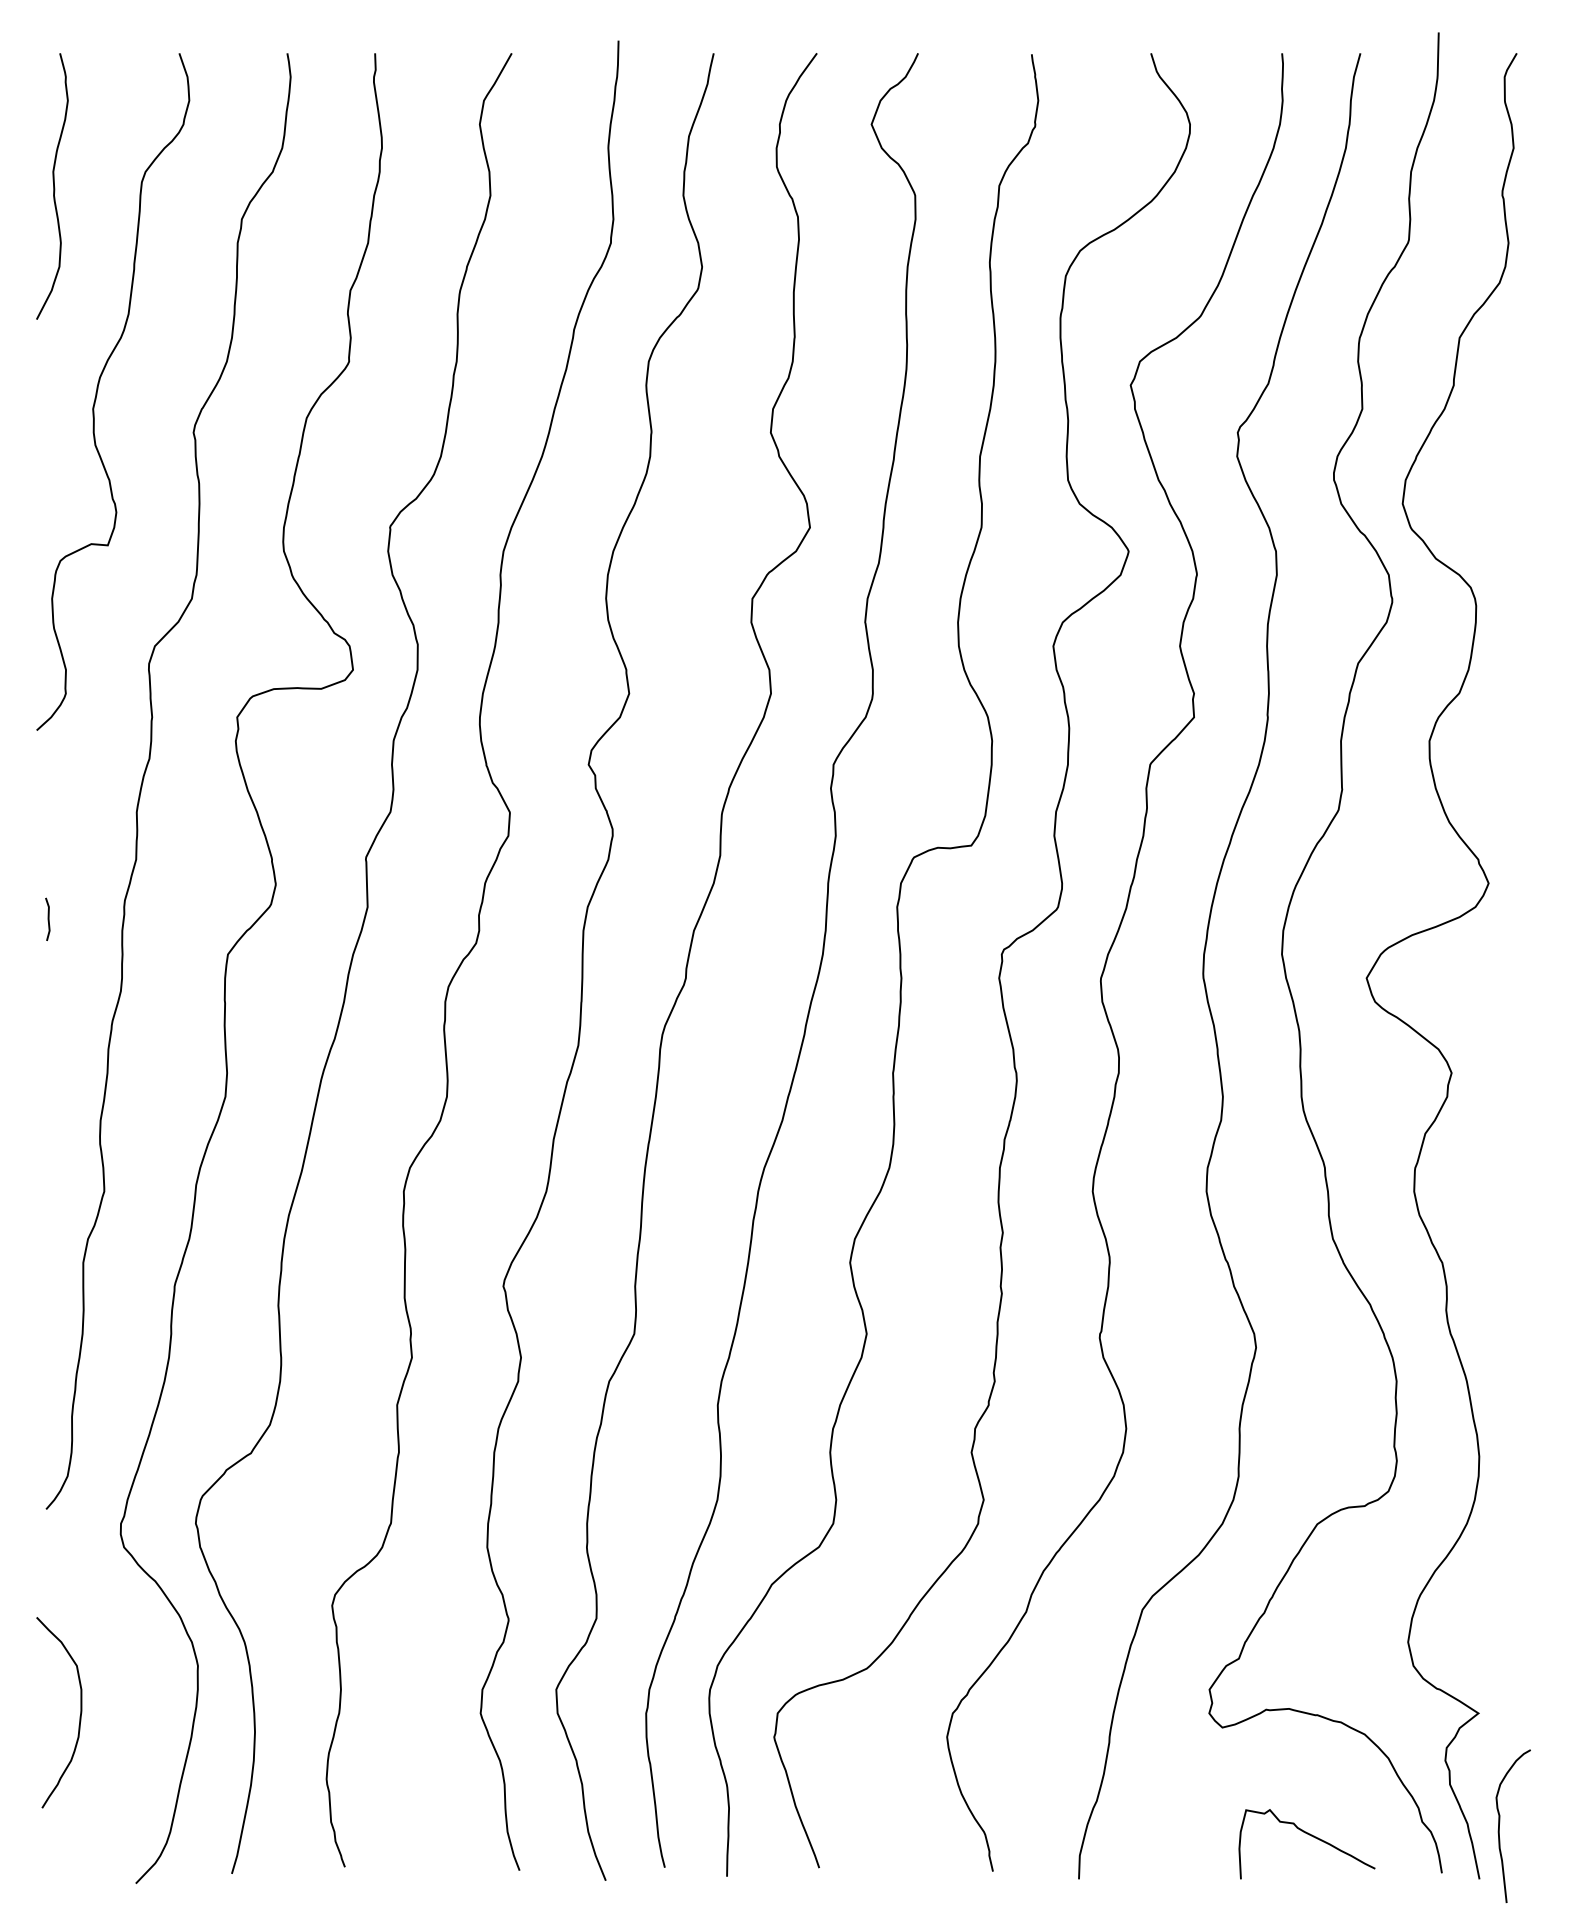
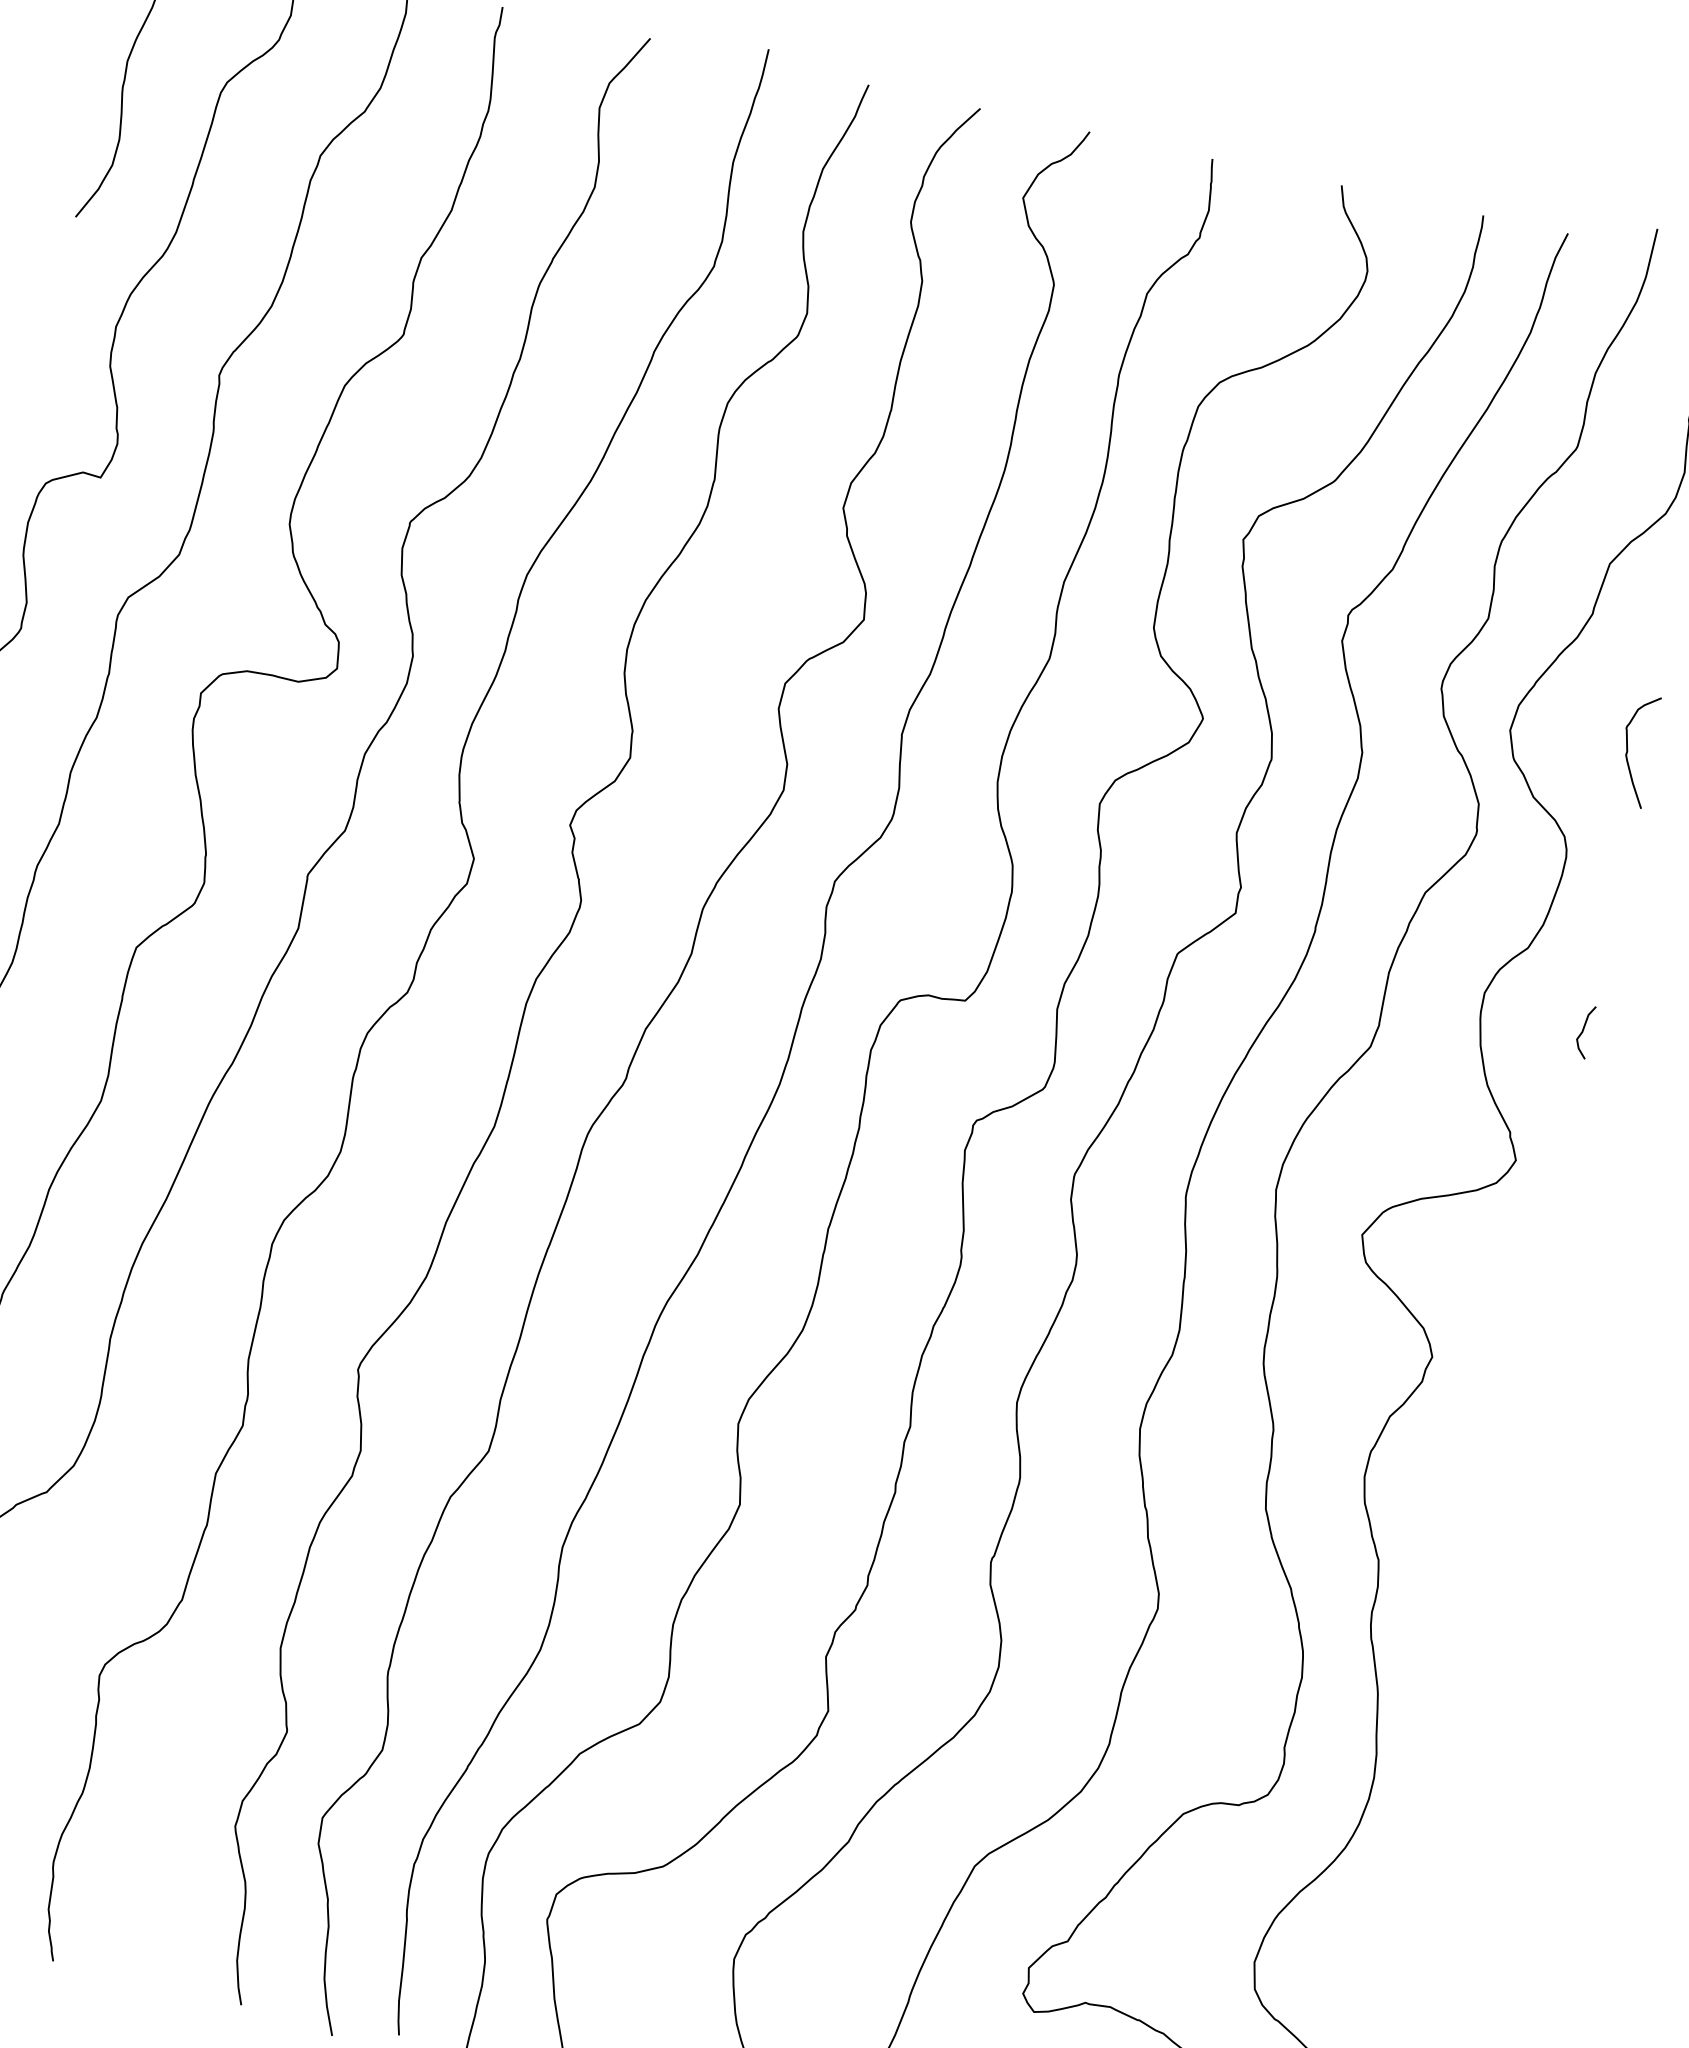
curve: (1511, 500) -> (1628, 751), added
curve: (1524, 756) -> (1583, 1031), added

